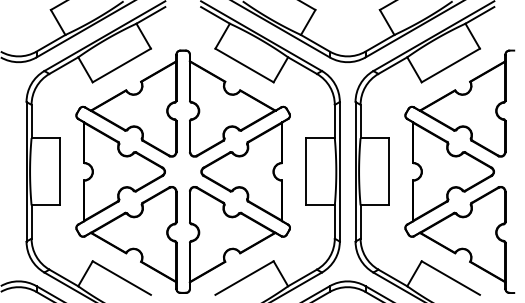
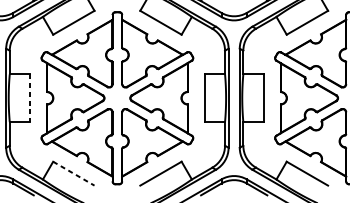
line: (60, 171) -> (30, 98), solid -> dashed
line: (121, 278) -> (73, 173), solid -> dashed

